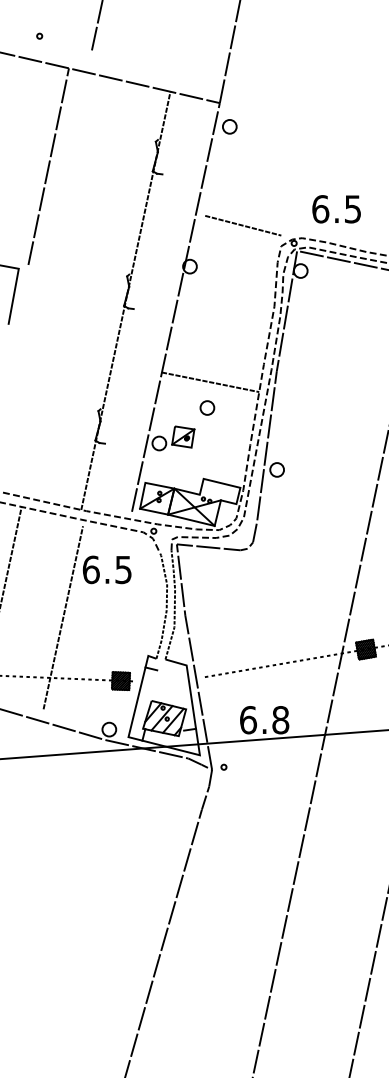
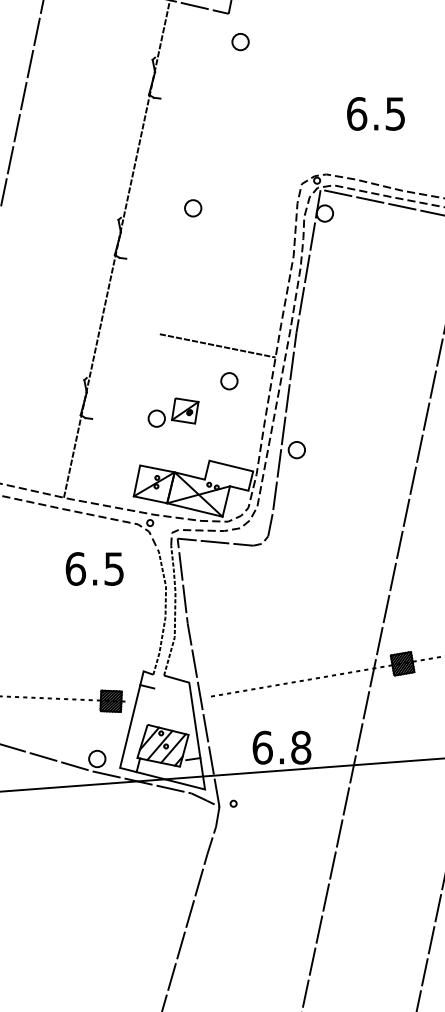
text: (336, 209) -> (375, 114), moved
line: (243, 225) -> (256, 159), removed
line: (175, 307) -> (175, 256), removed
part: (207, 407) -> (229, 380), moved
line: (63, 617) -> (42, 625), removed

